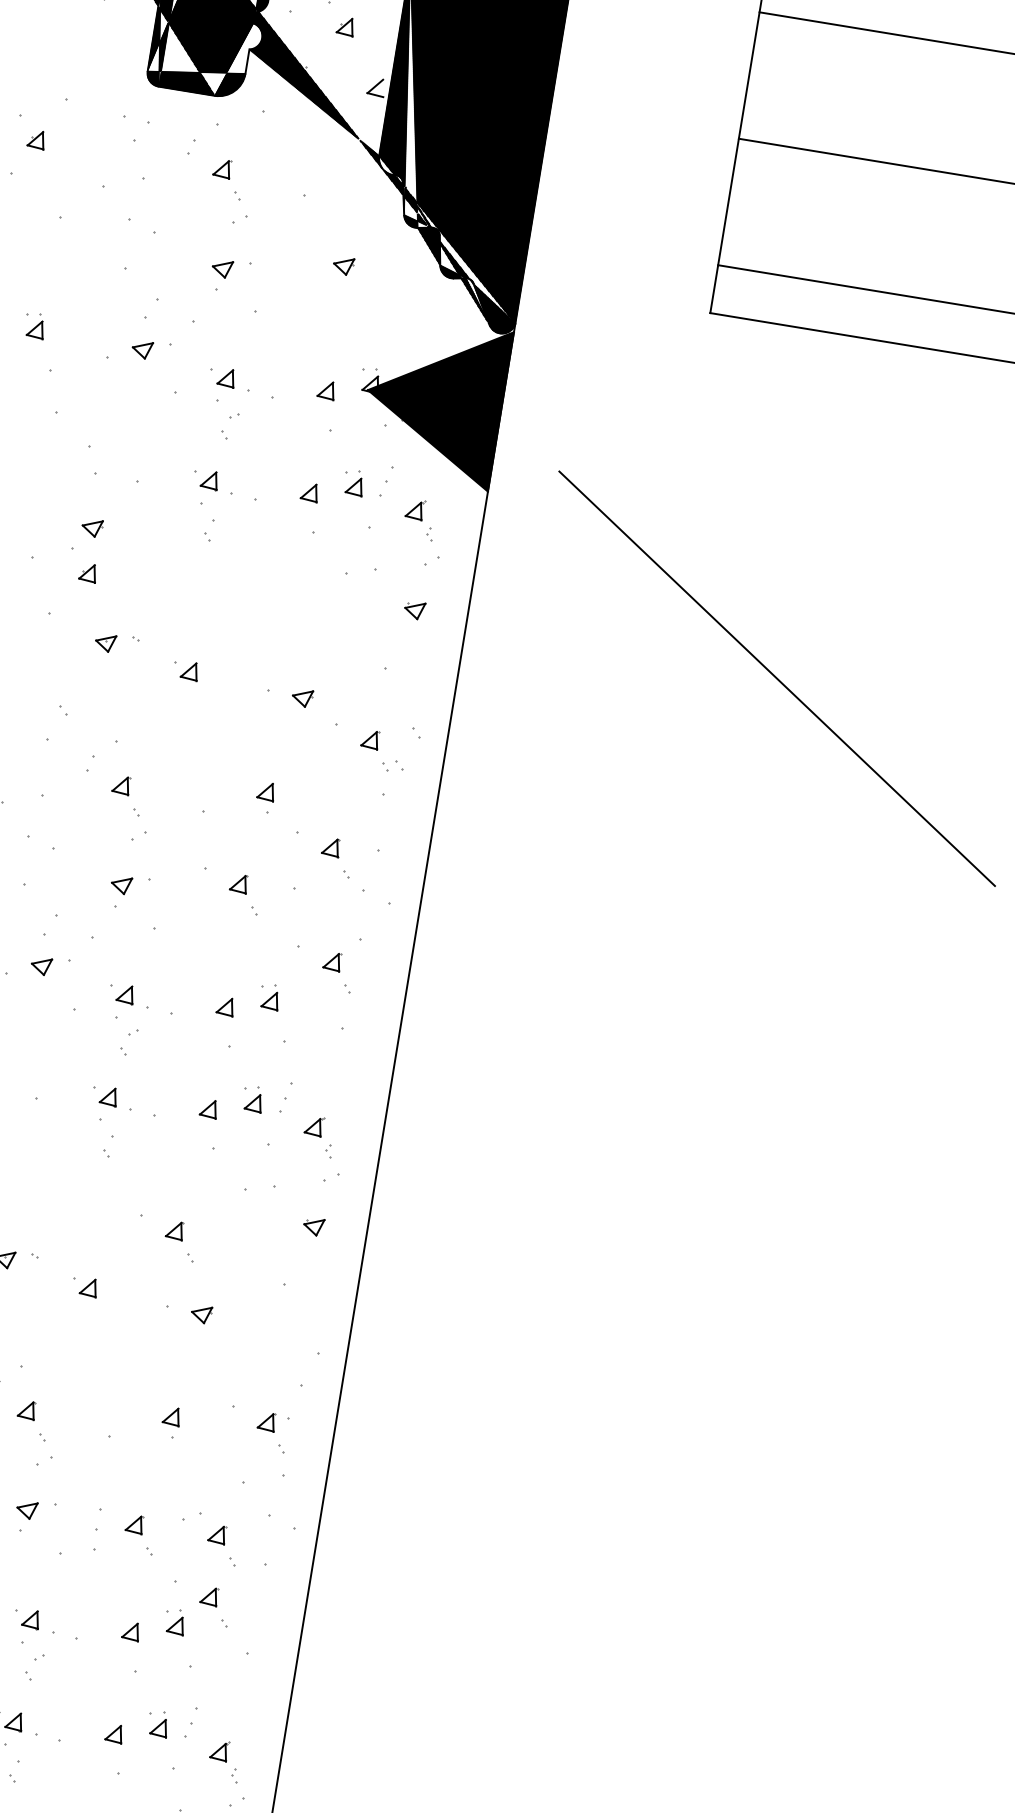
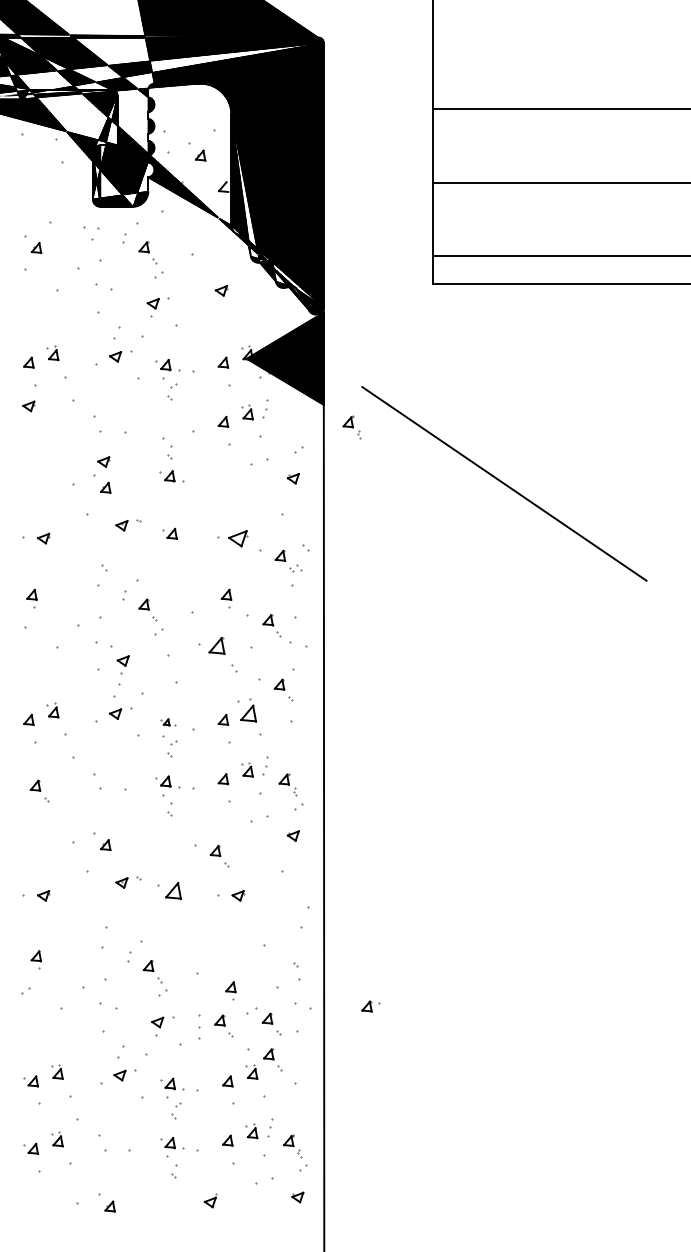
part: (212, 481) -> (171, 476), moved
part: (418, 520) -> (351, 427), moved
part: (303, 697) -> (238, 538), size x1.6
part: (119, 890) -> (122, 664), moved
part: (244, 893) -> (223, 654), size x1.6
part: (128, 995) -> (167, 722), size x0.6
part: (269, 997) -> (247, 710), size x1.6
part: (84, 1287) -> (169, 891), size x1.6
part: (170, 1421) -> (230, 990), moved
part: (272, 1422) -> (370, 1006), moved

